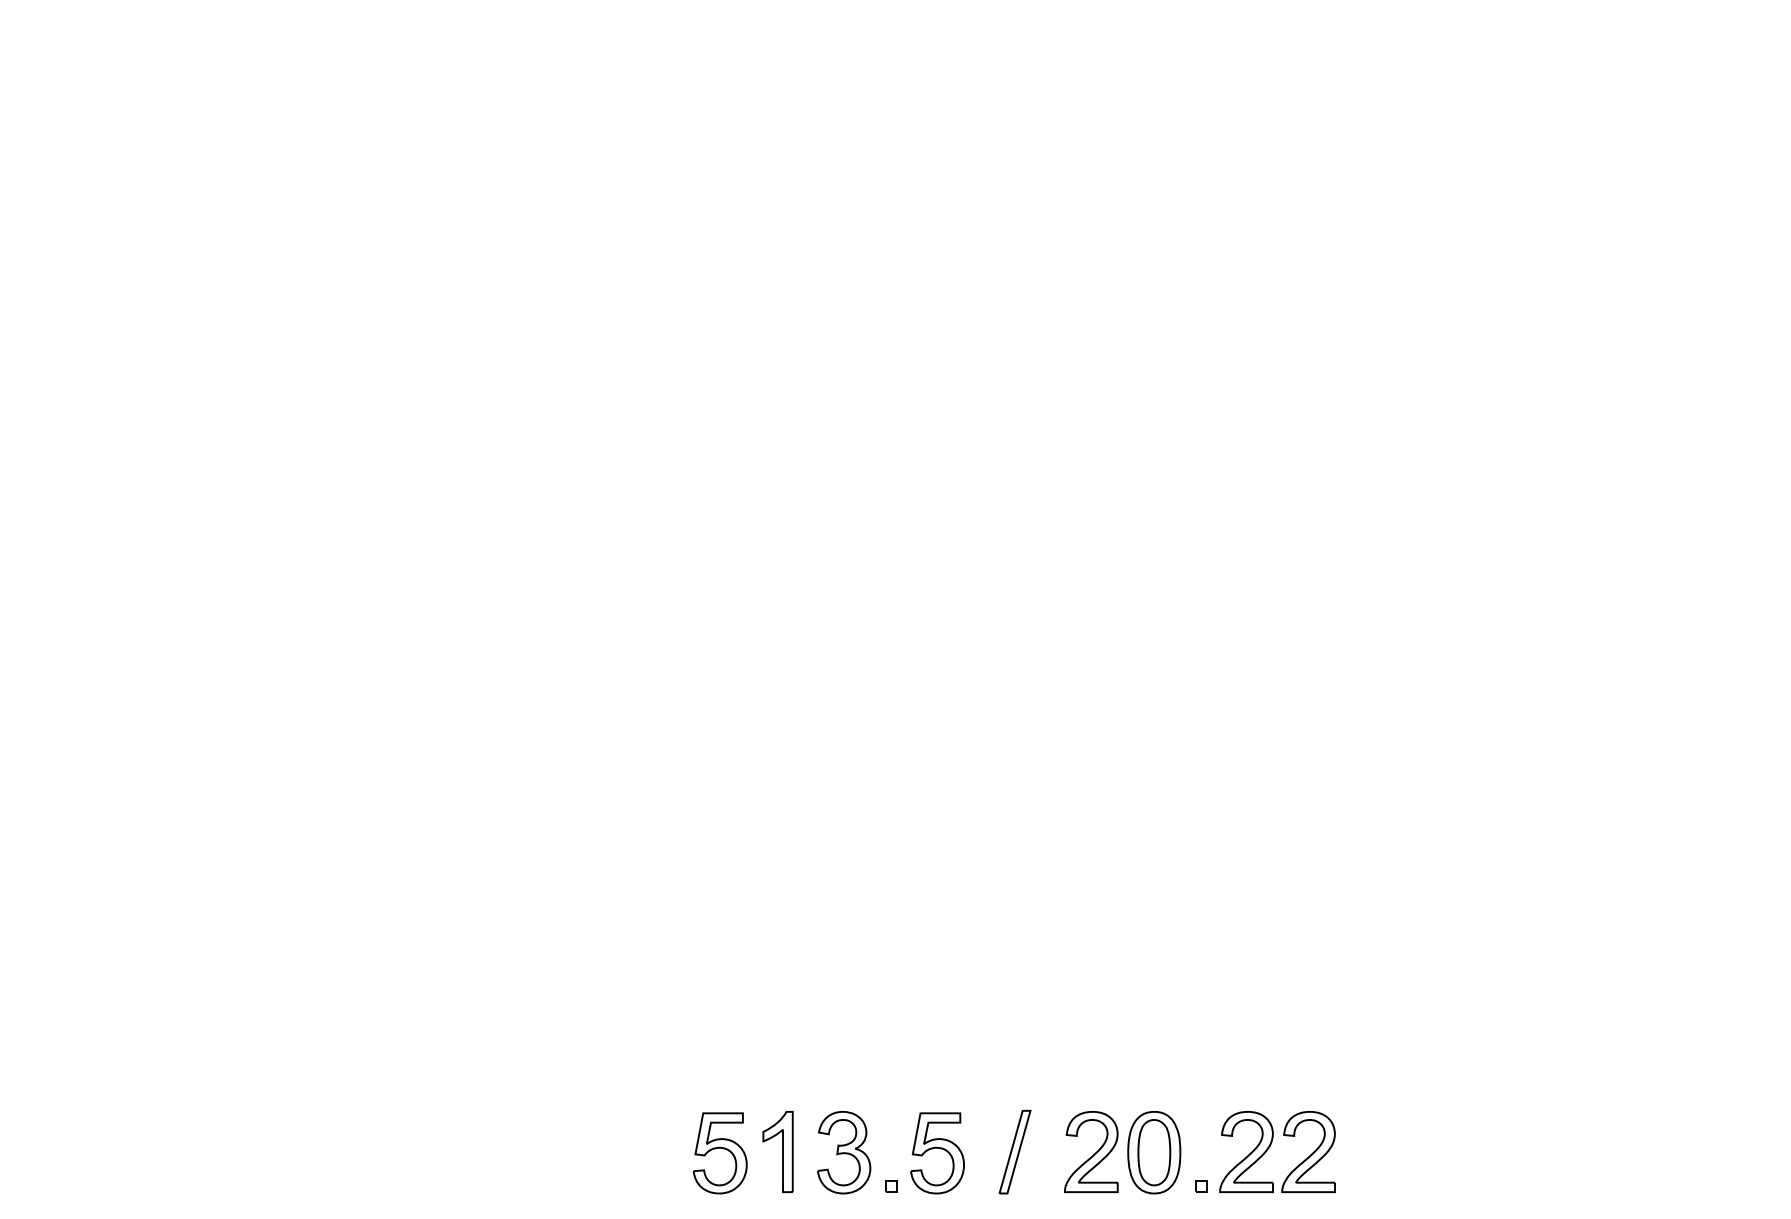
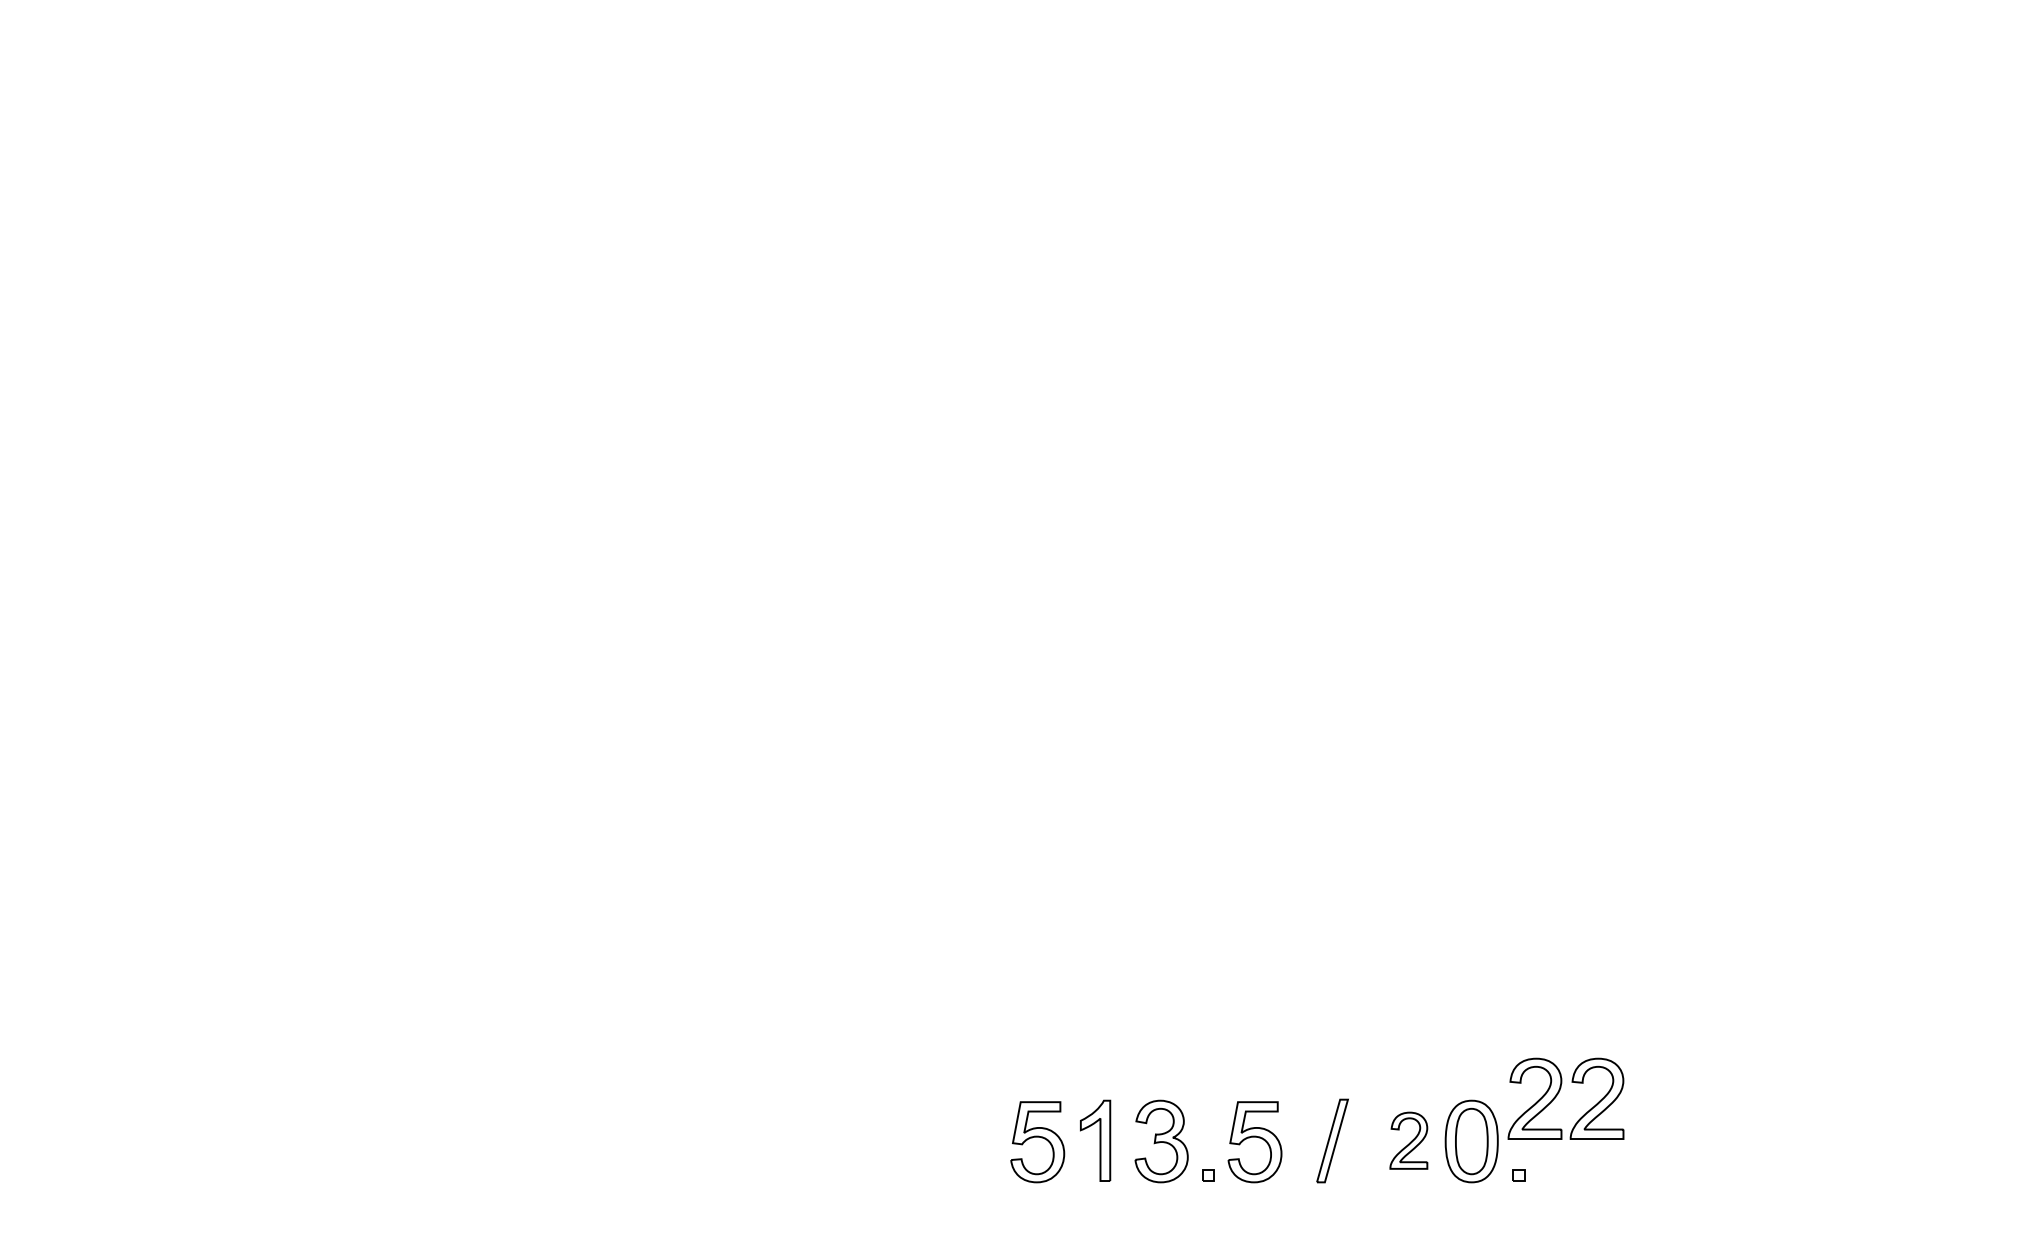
part: (1270, 1147) -> (1558, 1094), moved
part: (1091, 1151) -> (1408, 1140), size x0.7

